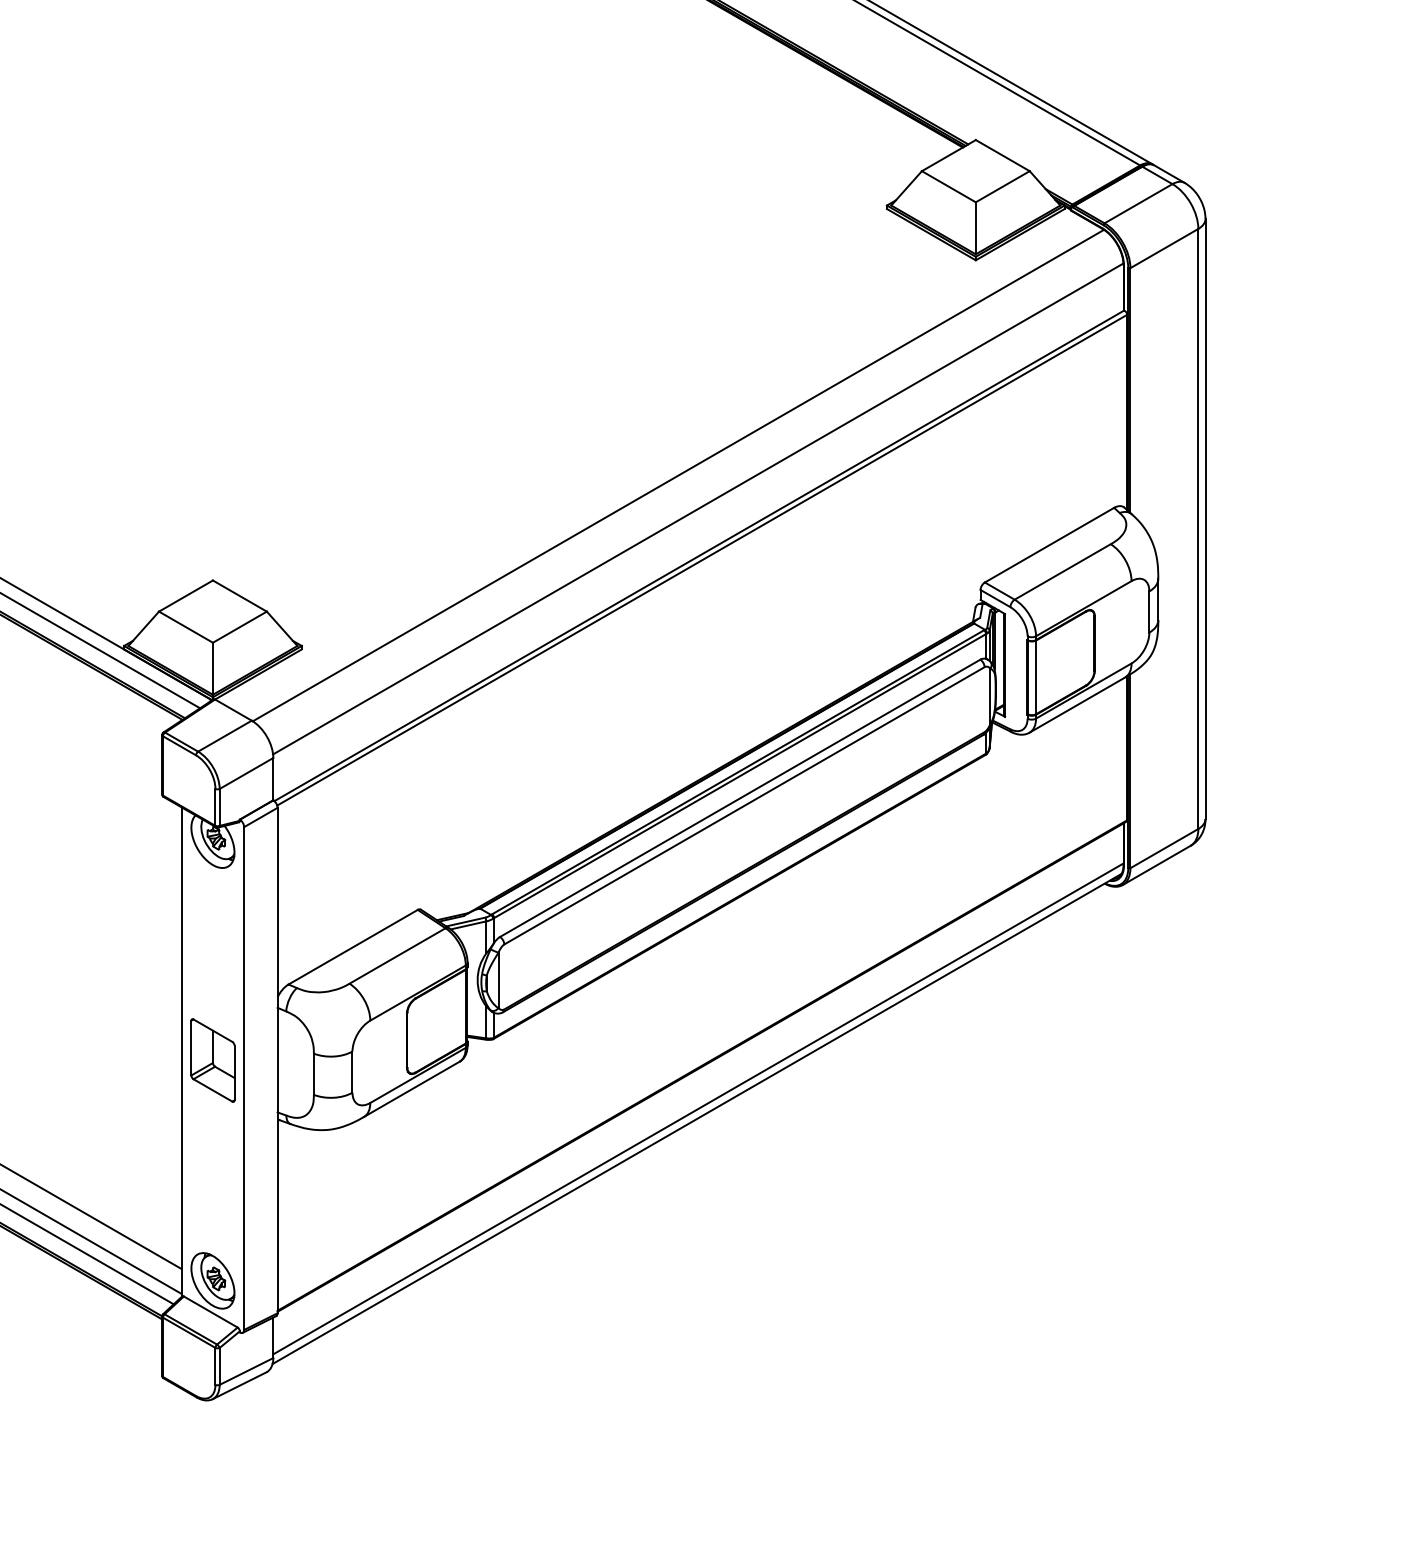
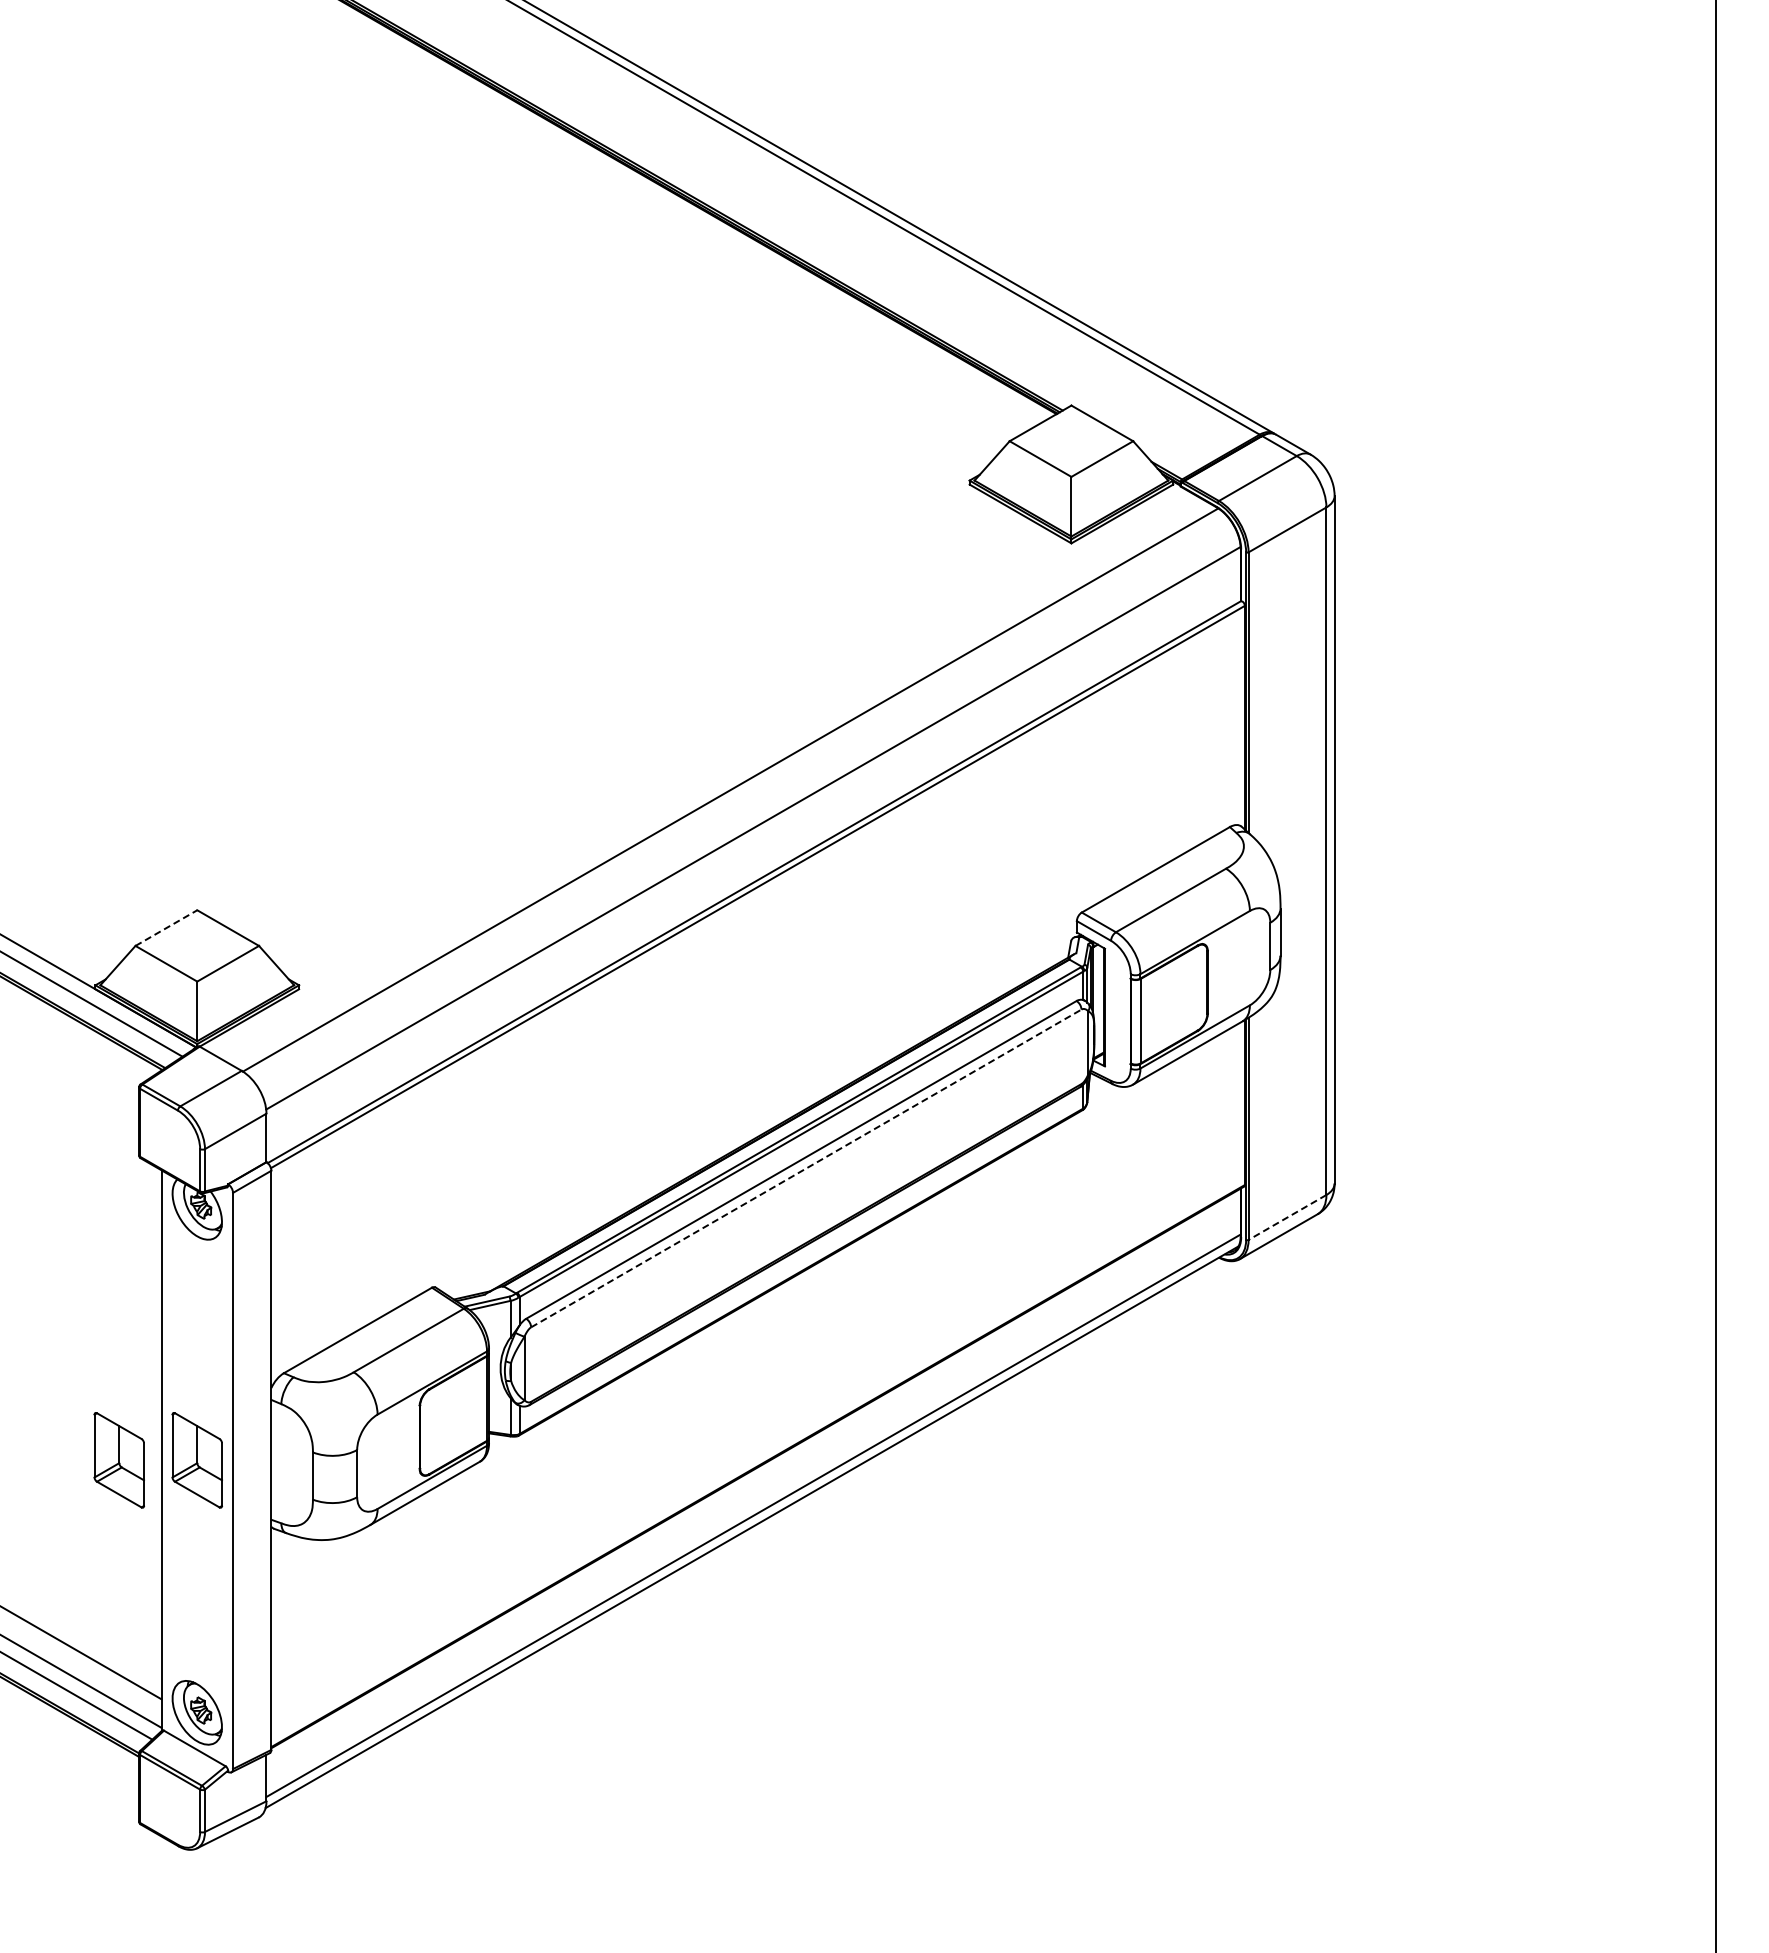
line: (186, 596) -> (166, 928), solid -> dashed
line: (744, 805) -> (806, 1168), solid -> dashed
line: (1164, 848) -> (1287, 1217), solid -> dashed
part: (144, 1060) -> (118, 1460), added

